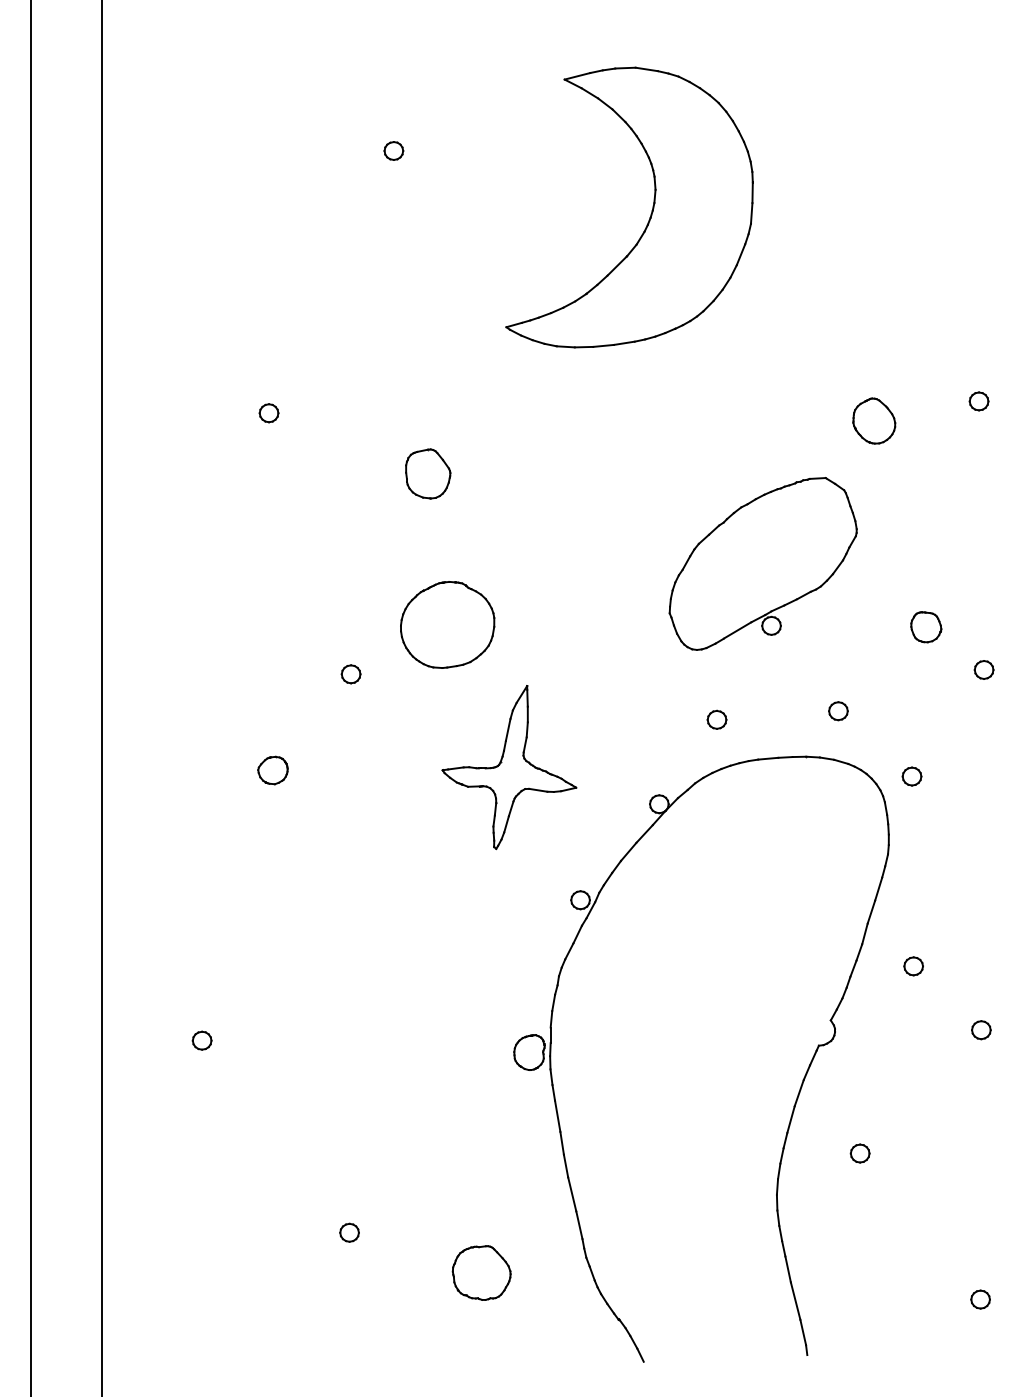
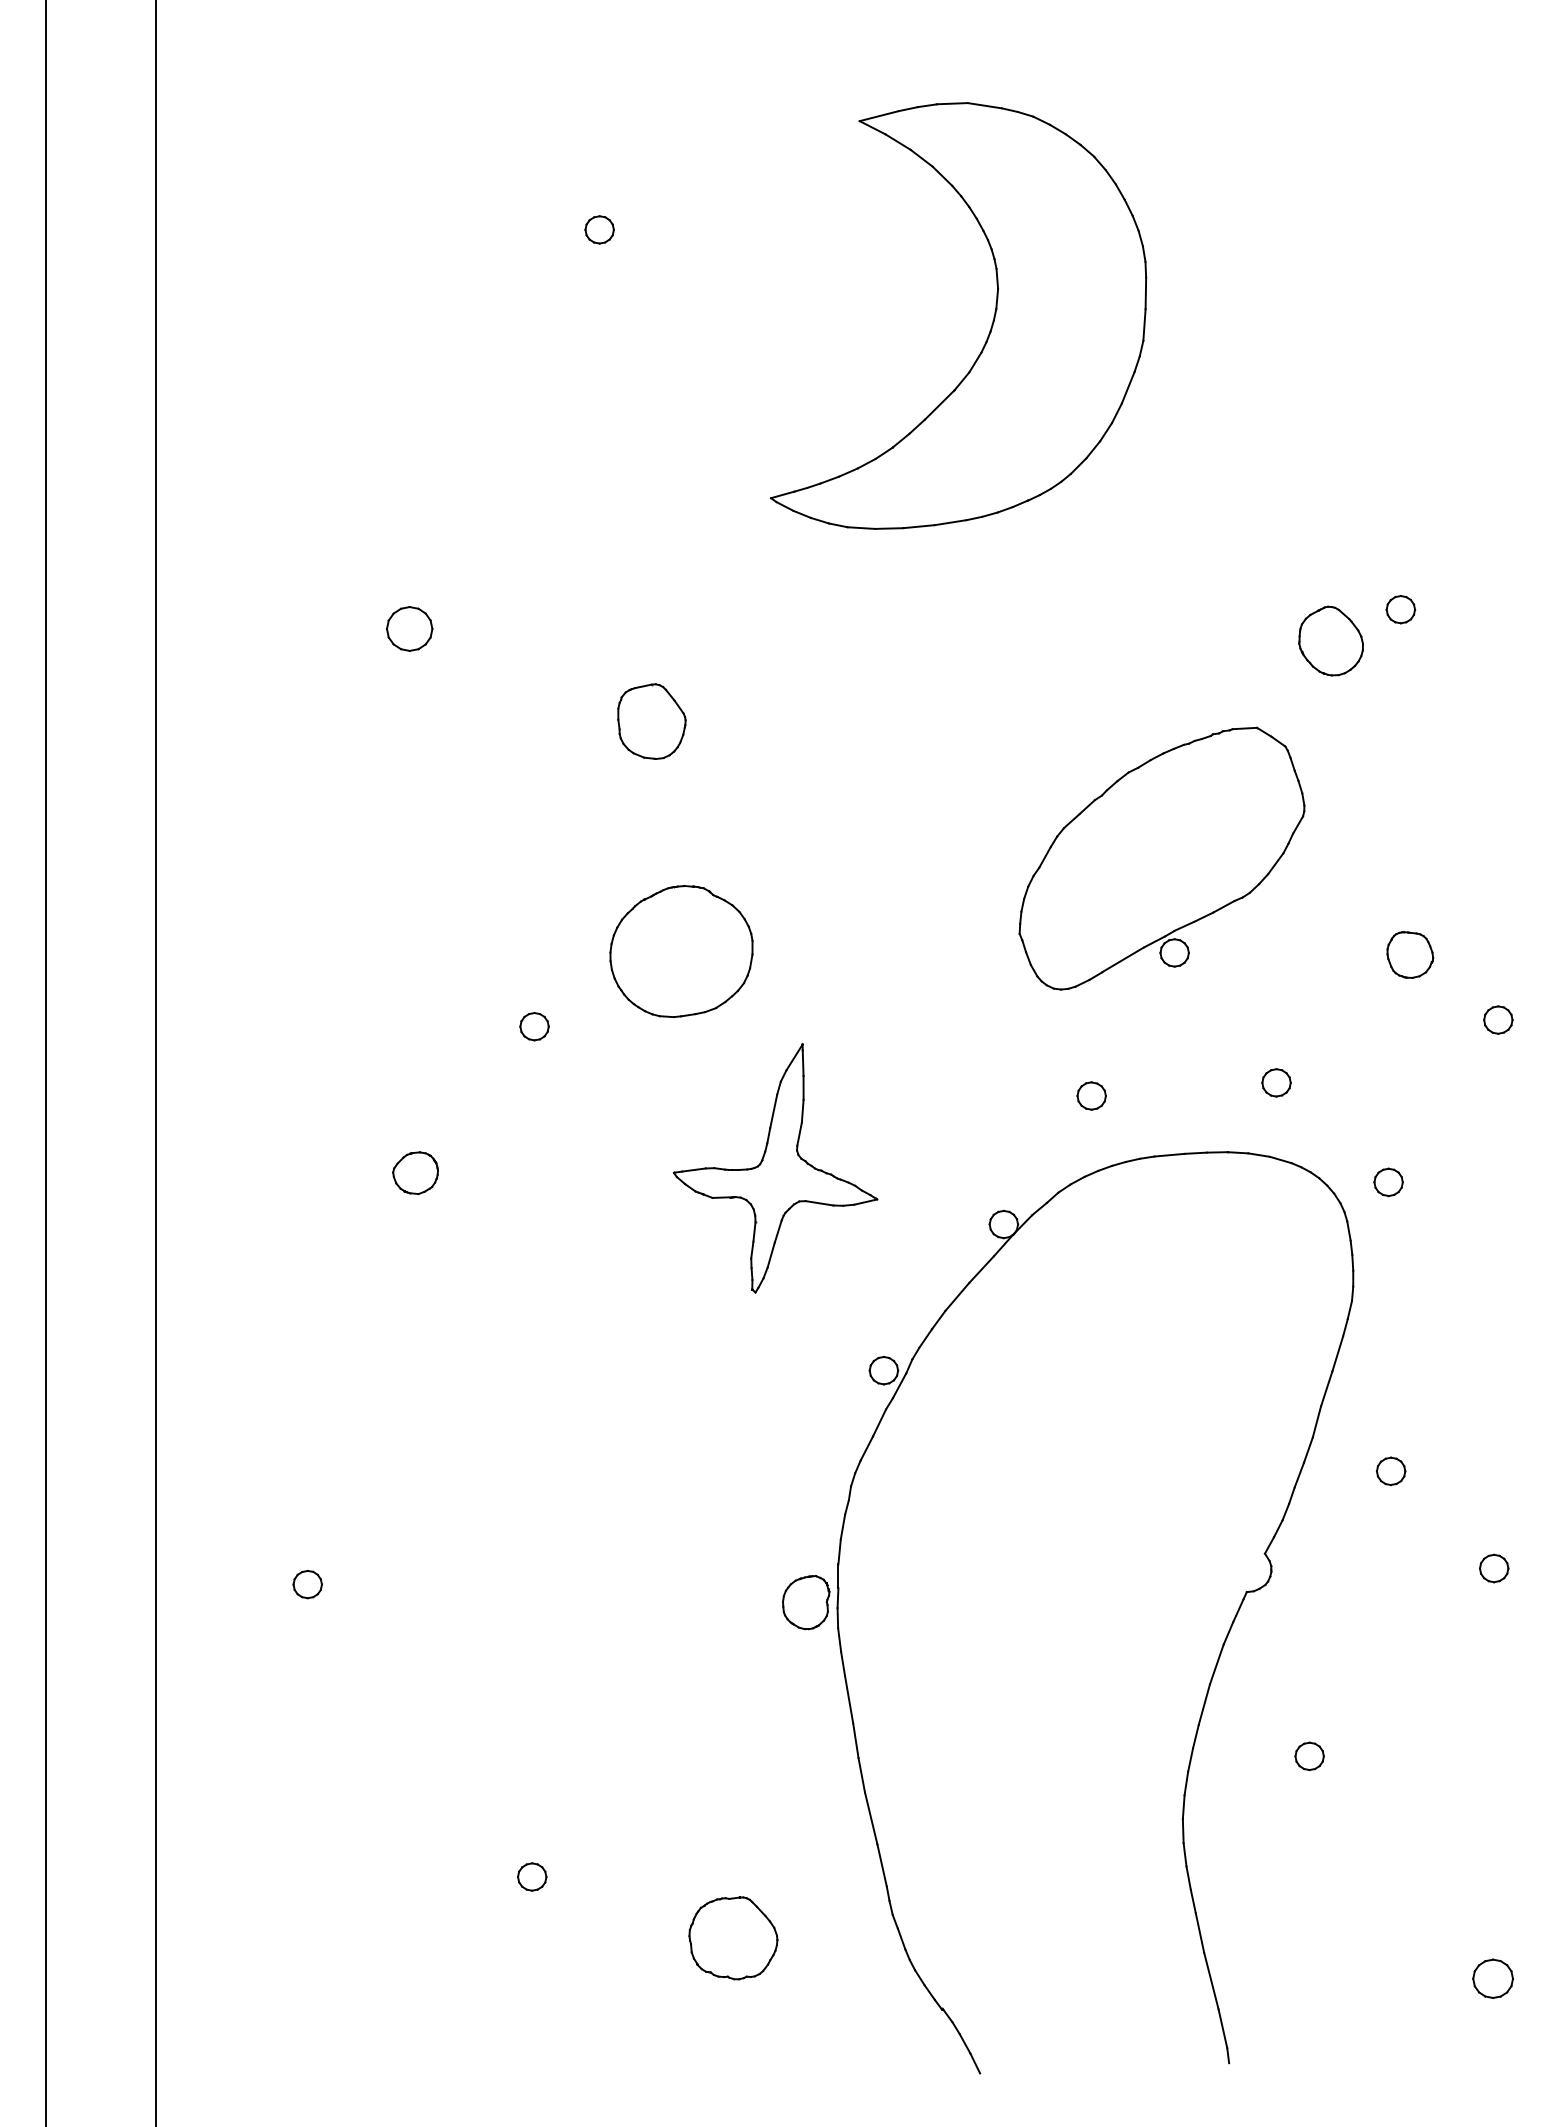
part: (978, 401) -> (1399, 609), moved
part: (268, 413) -> (408, 629), size x1.6
part: (980, 1299) -> (1492, 1978), size x1.4

